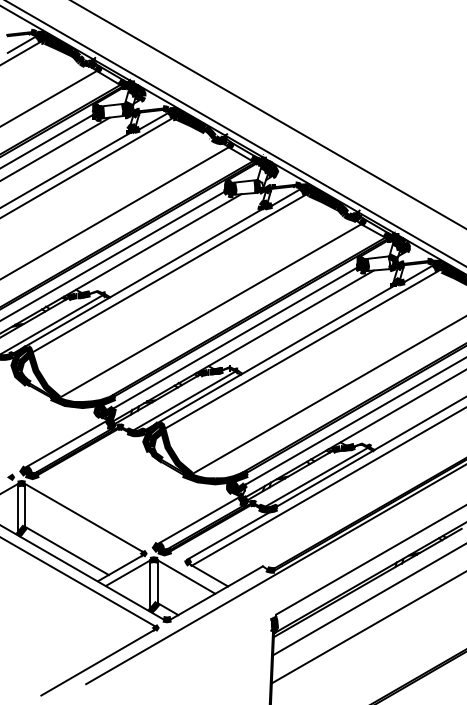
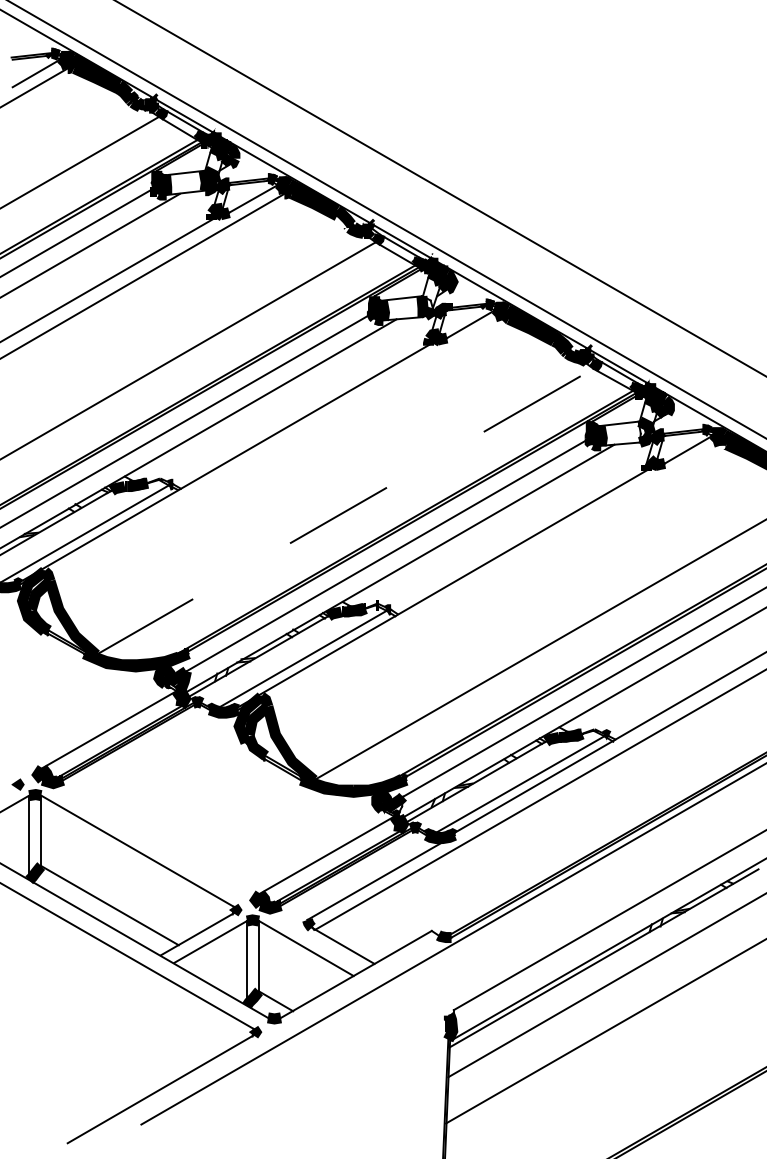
line: (167, 273) -> (275, 449), removed
line: (210, 311) -> (345, 512), solid -> dashed
line: (300, 350) -> (493, 576), removed

